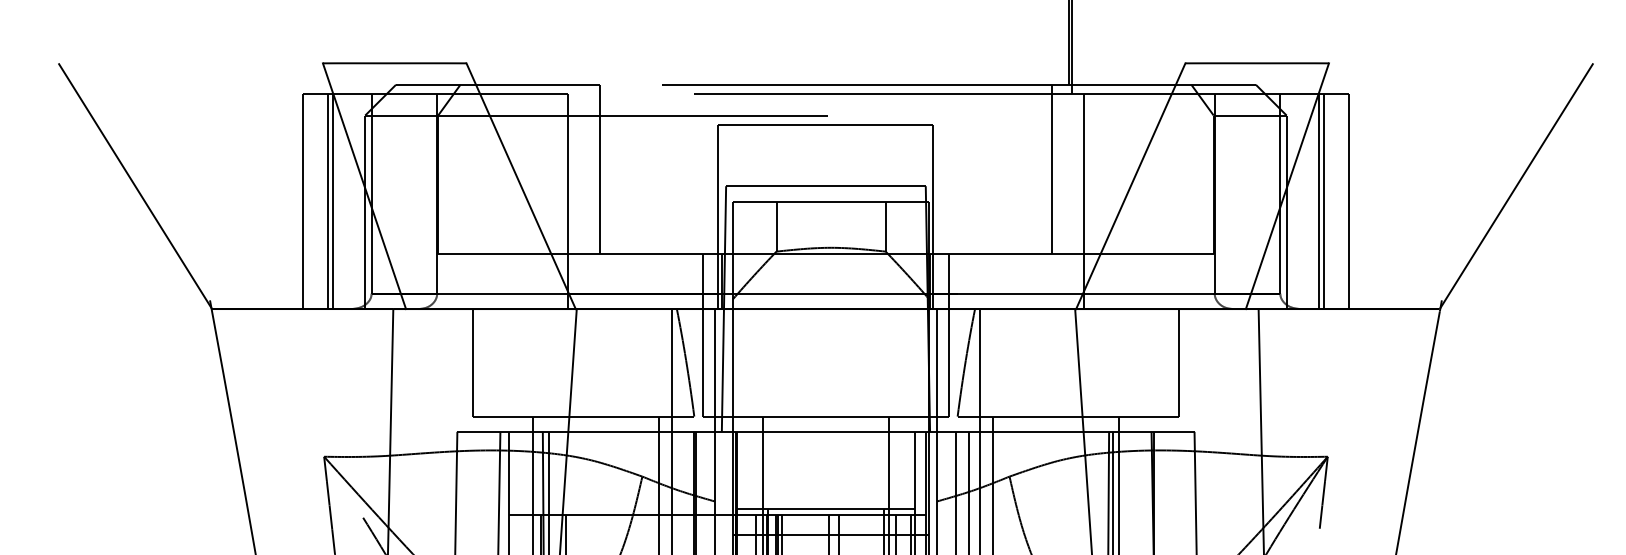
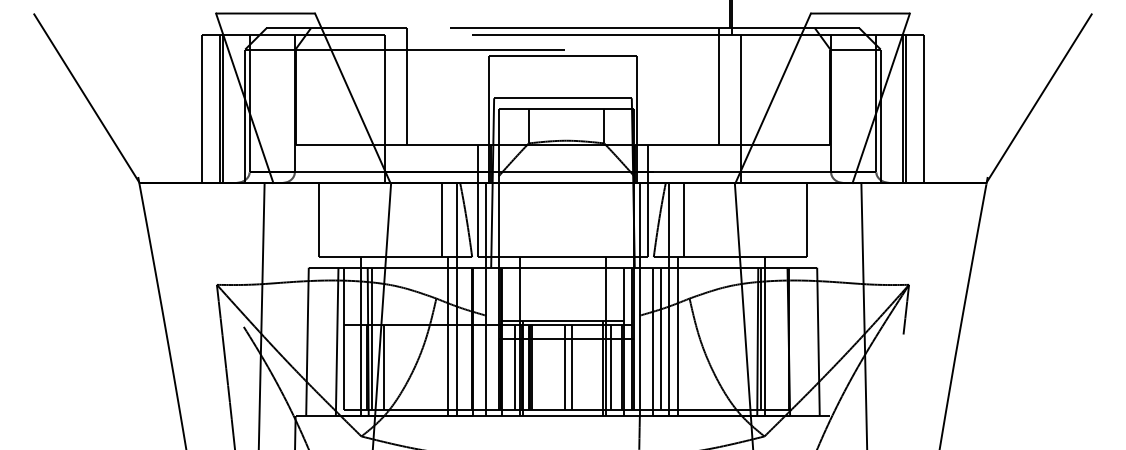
line: (649, 363) -> (441, 220), added
line: (1002, 363) -> (684, 220), added

